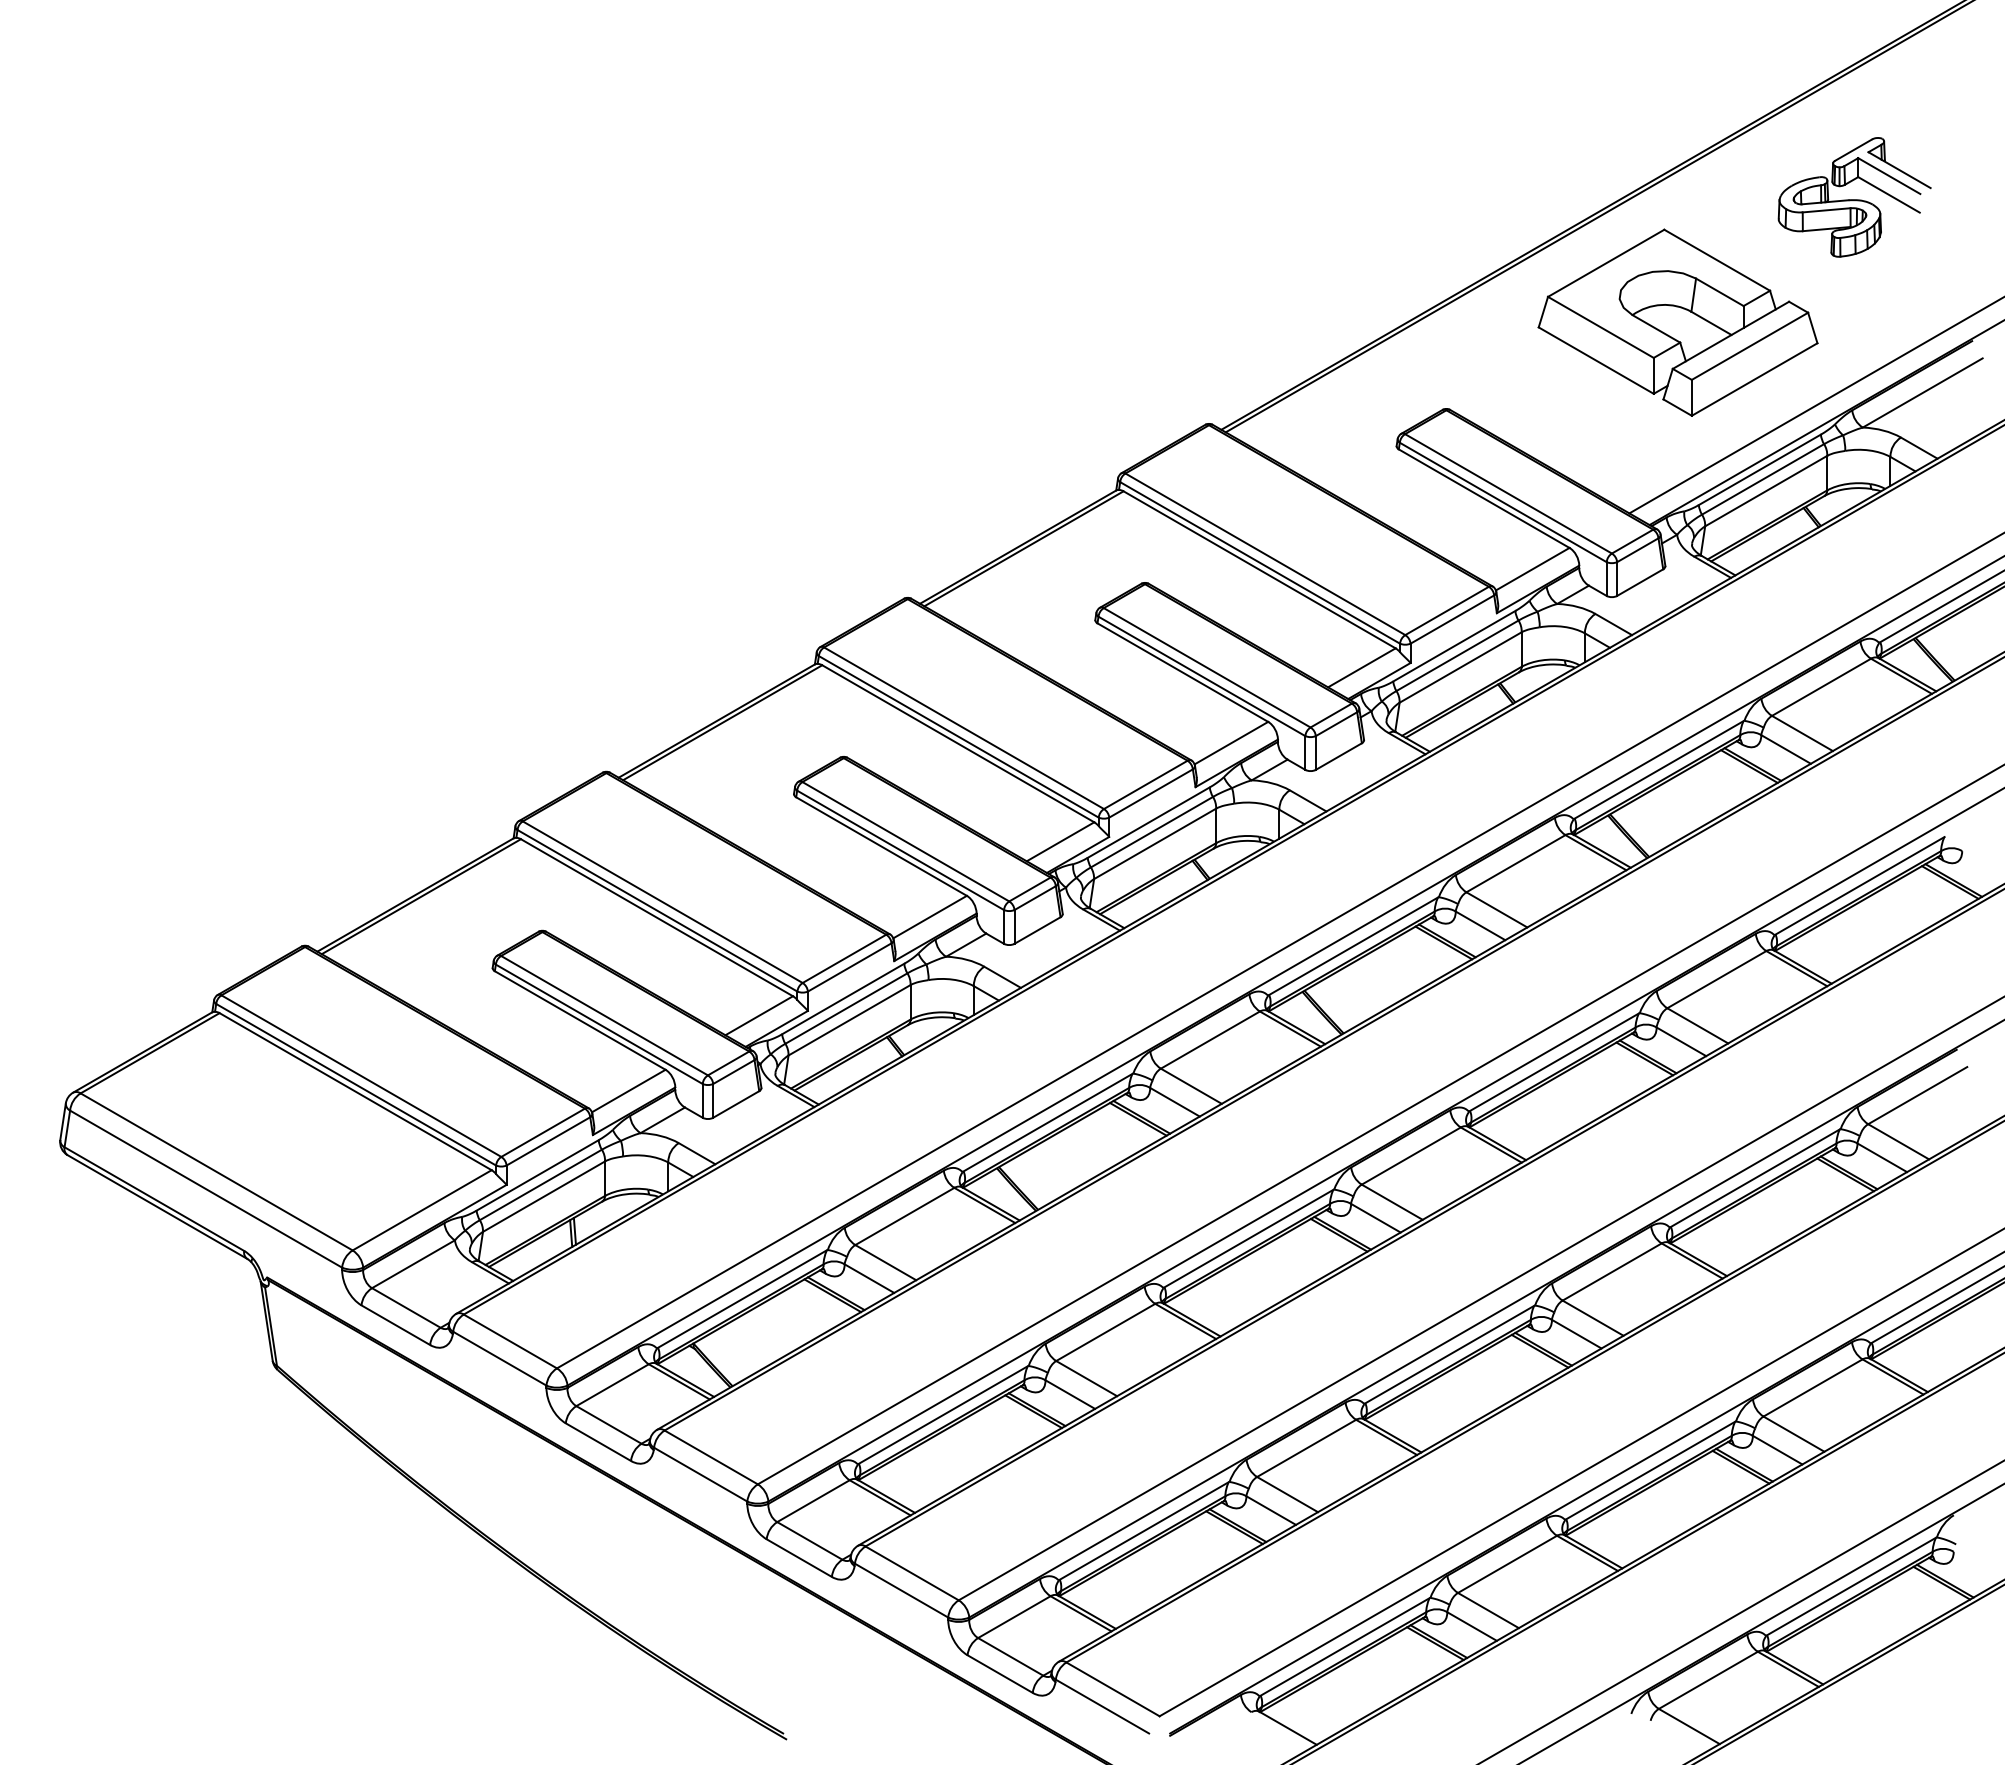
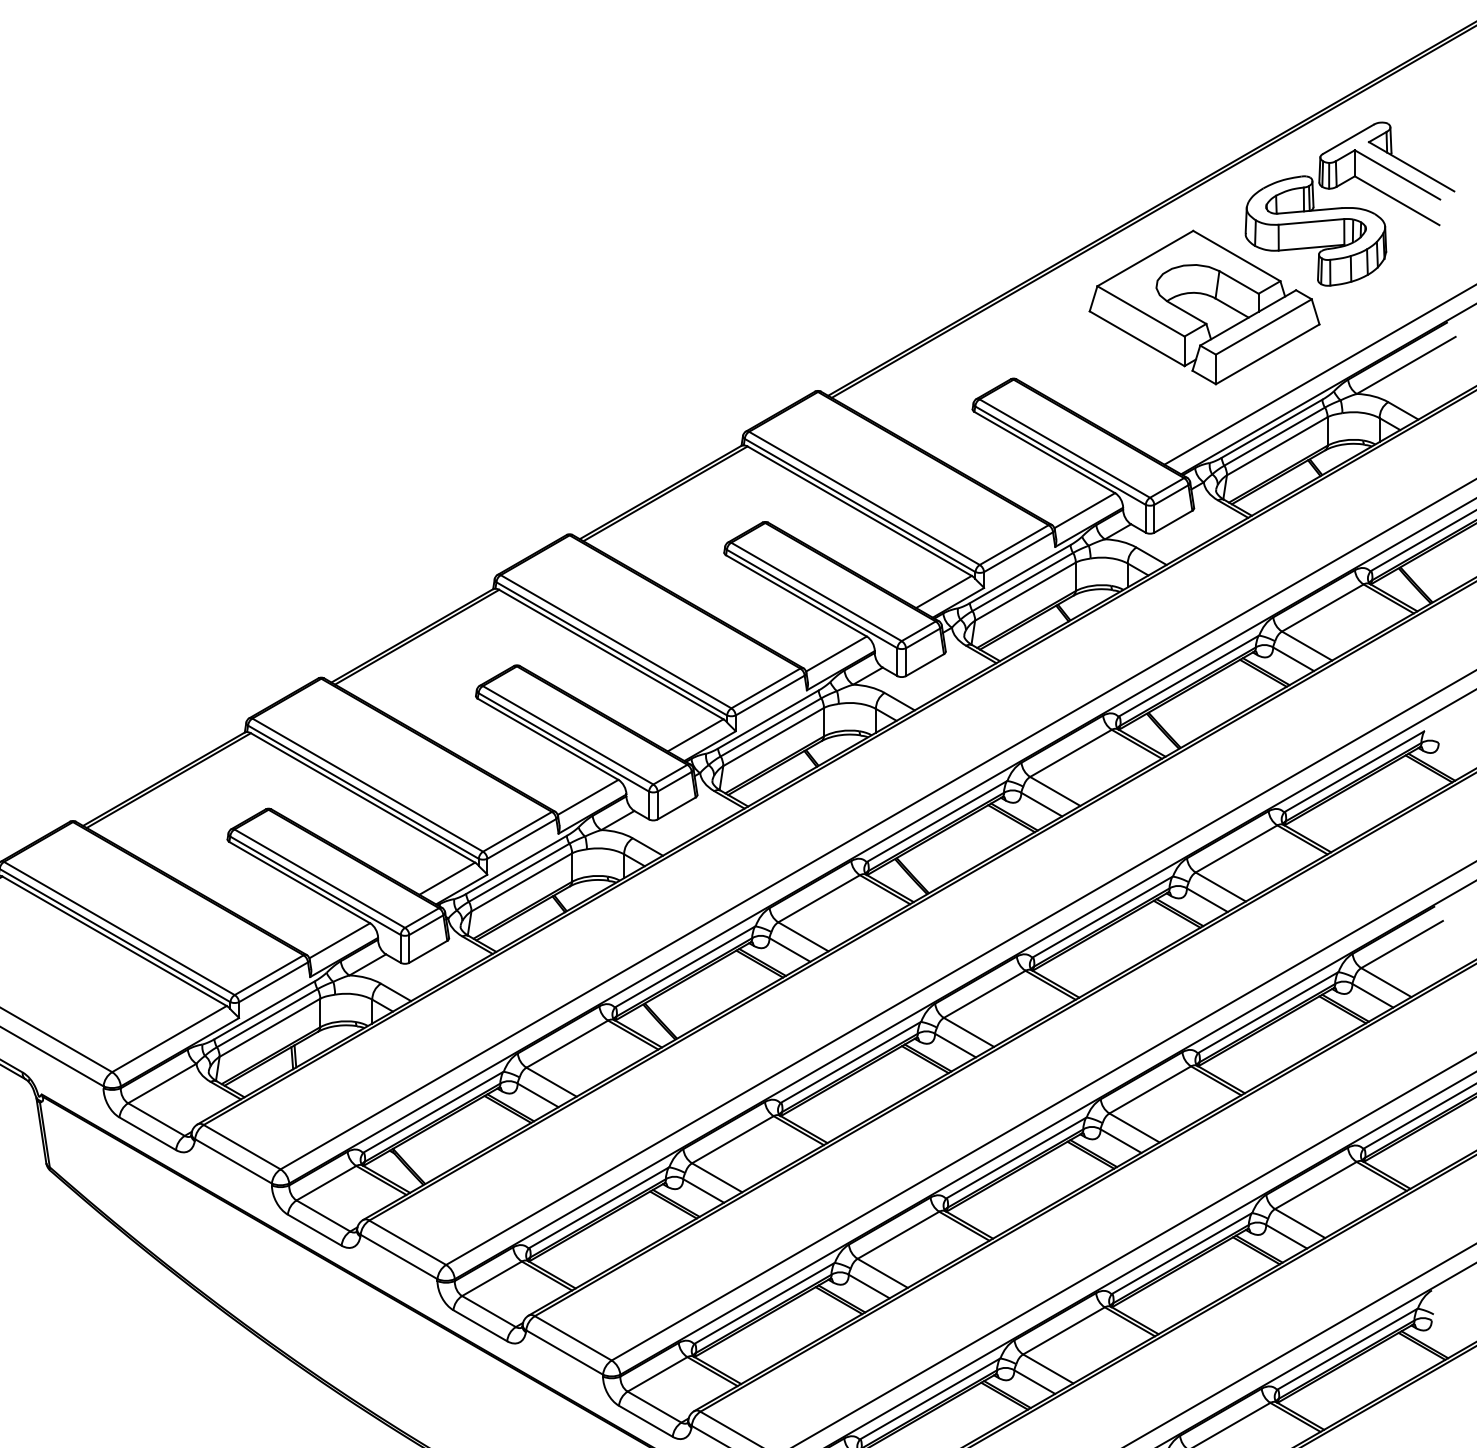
part: (1854, 197) -> (1350, 204), size x1.67

